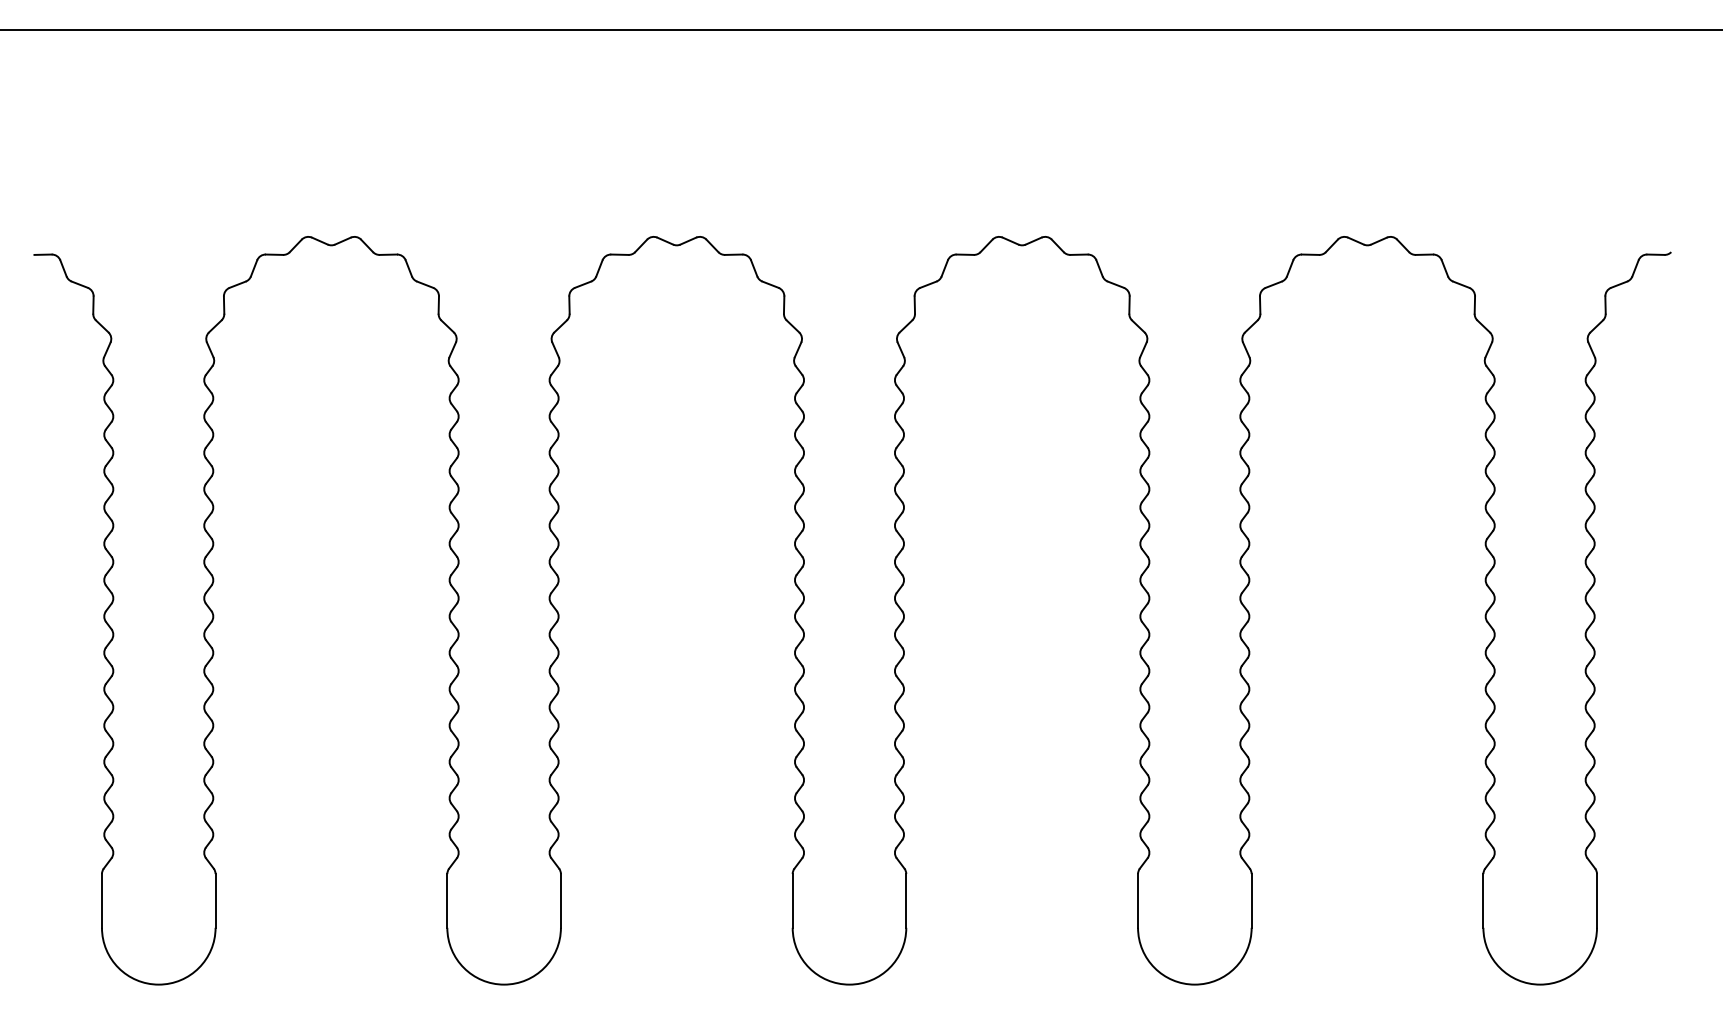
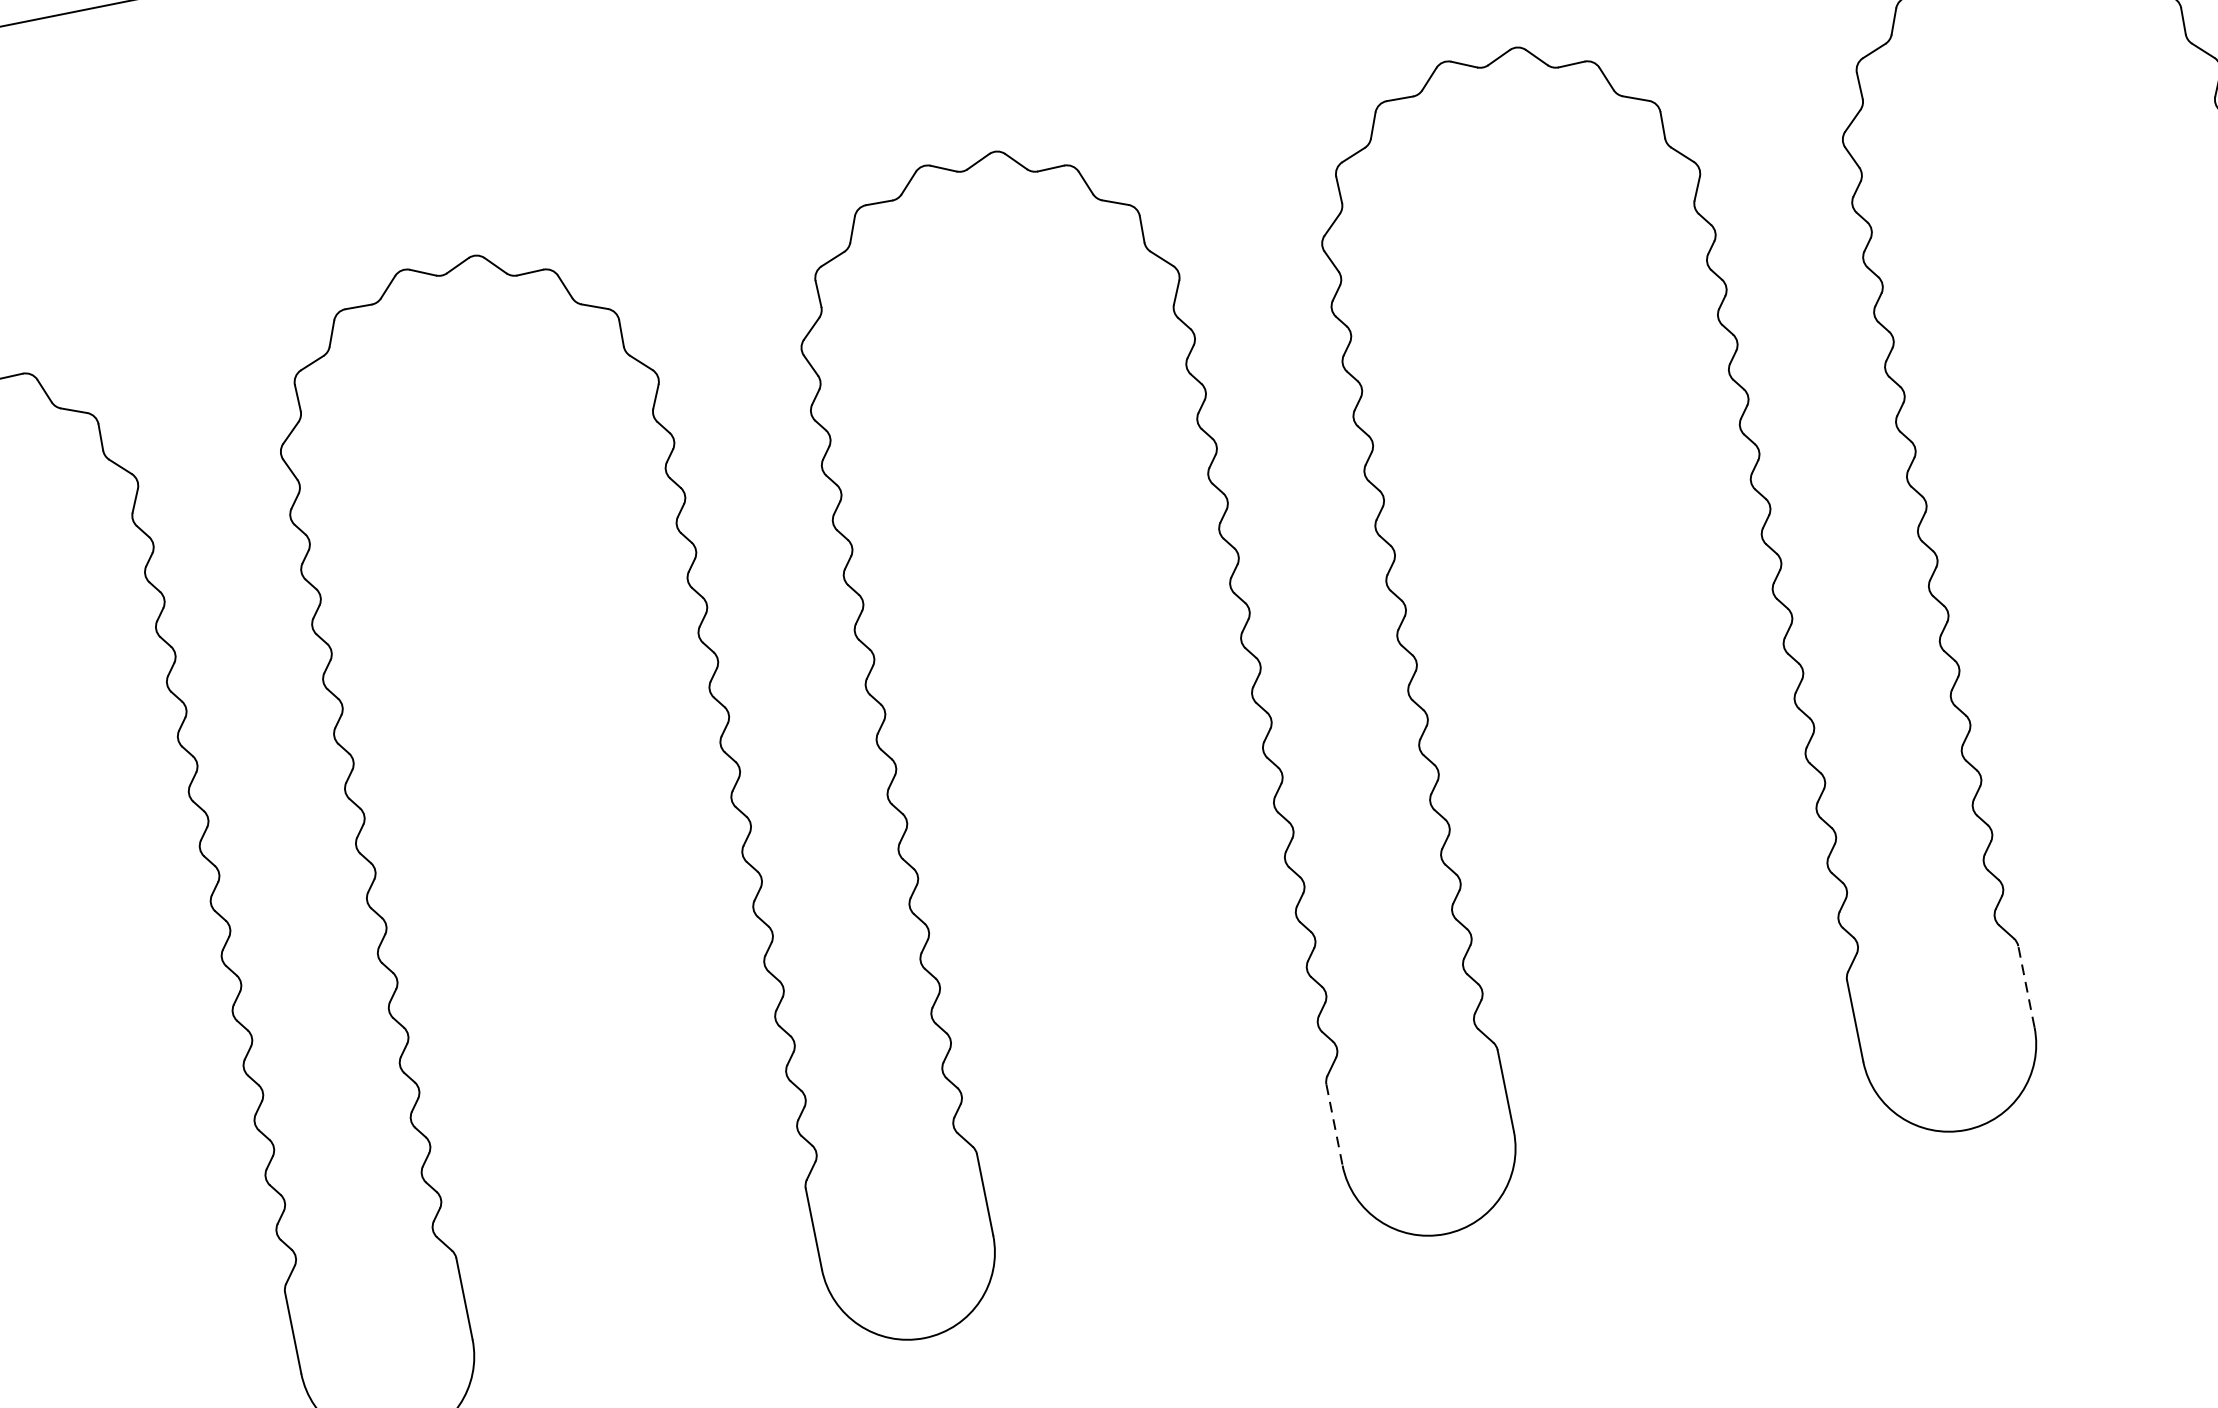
line: (792, 900) -> (1334, 1124), solid -> dashed
line: (1251, 900) -> (2026, 986), solid -> dashed

